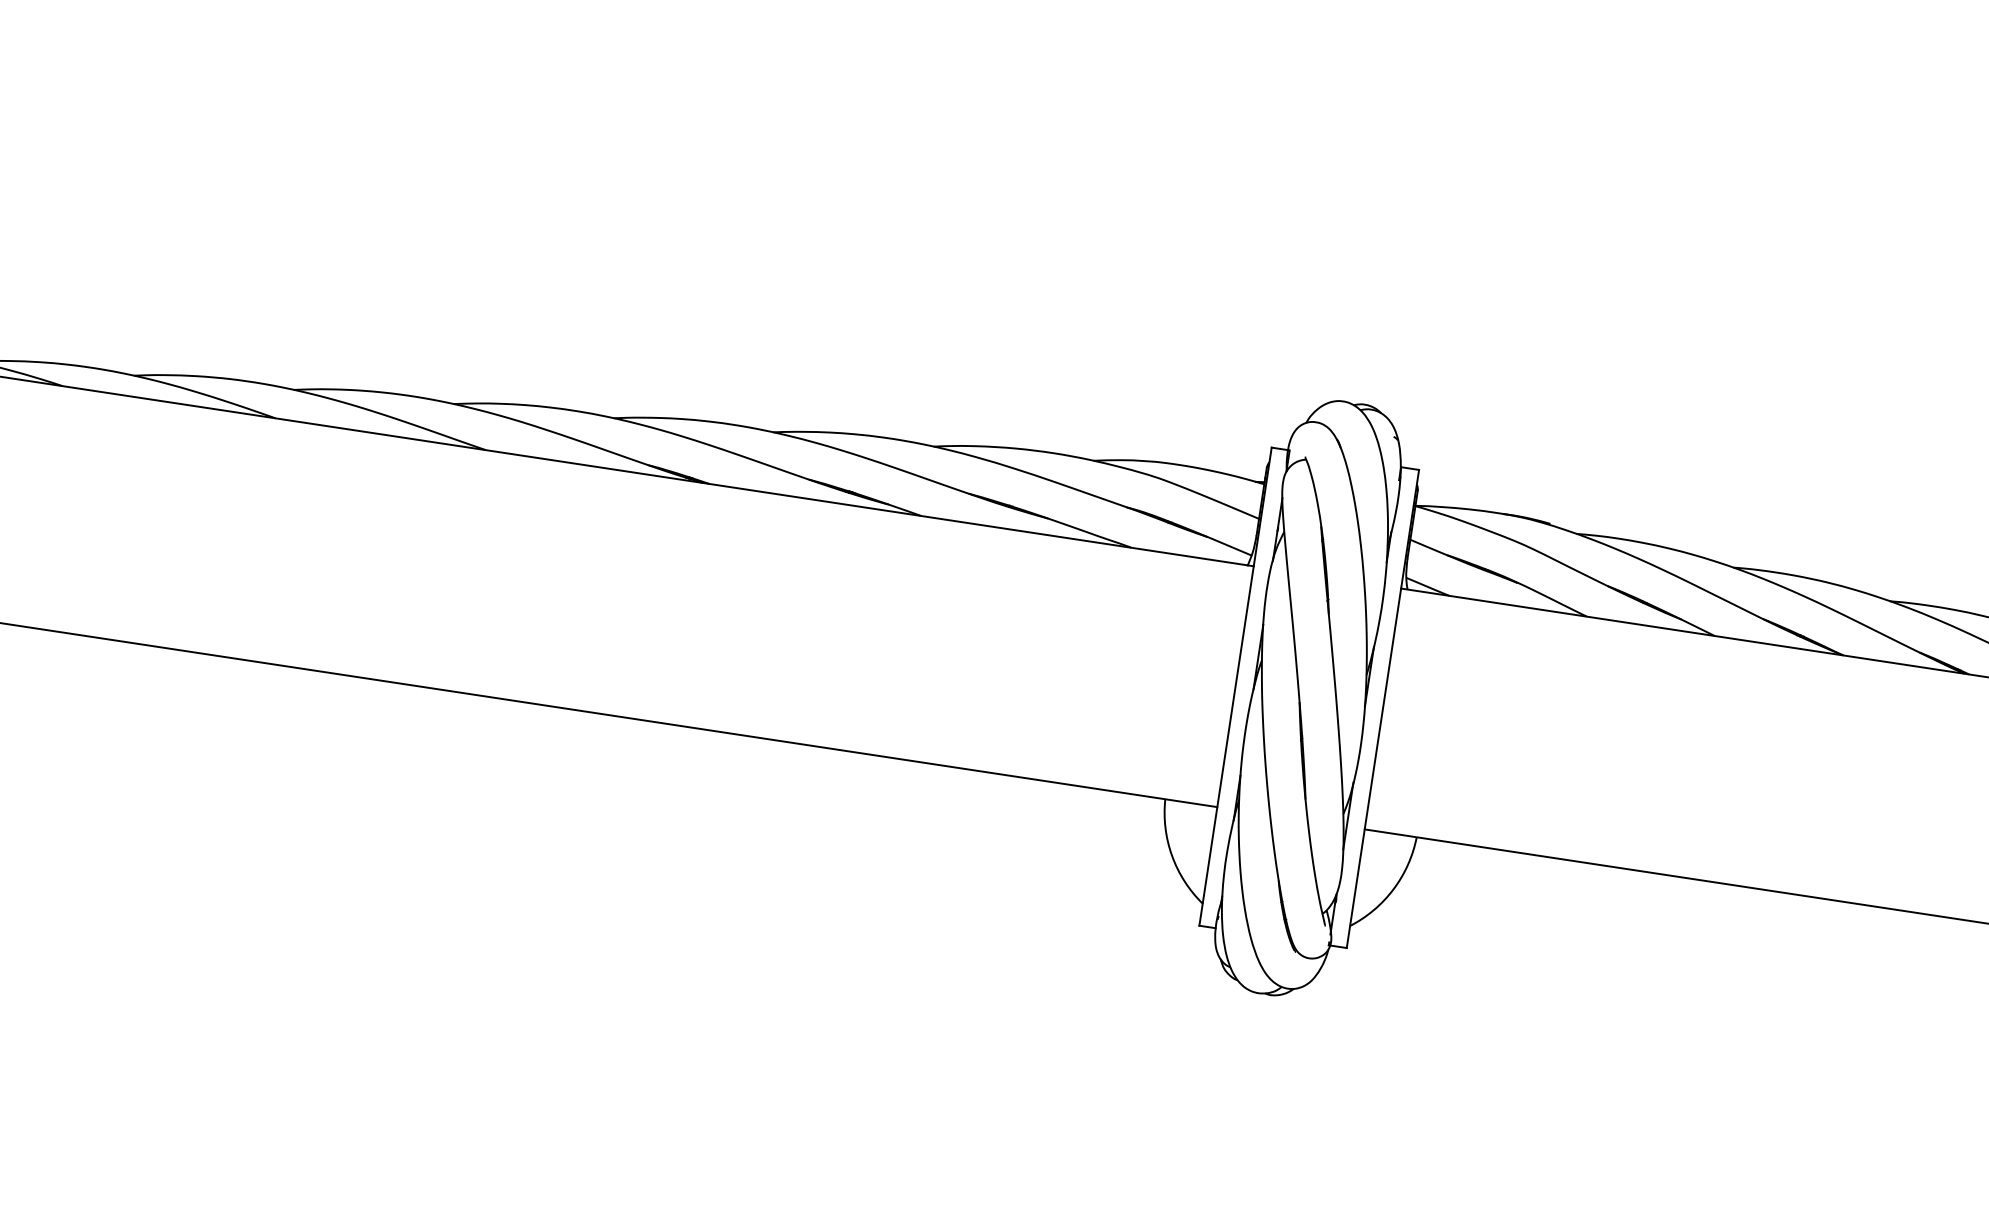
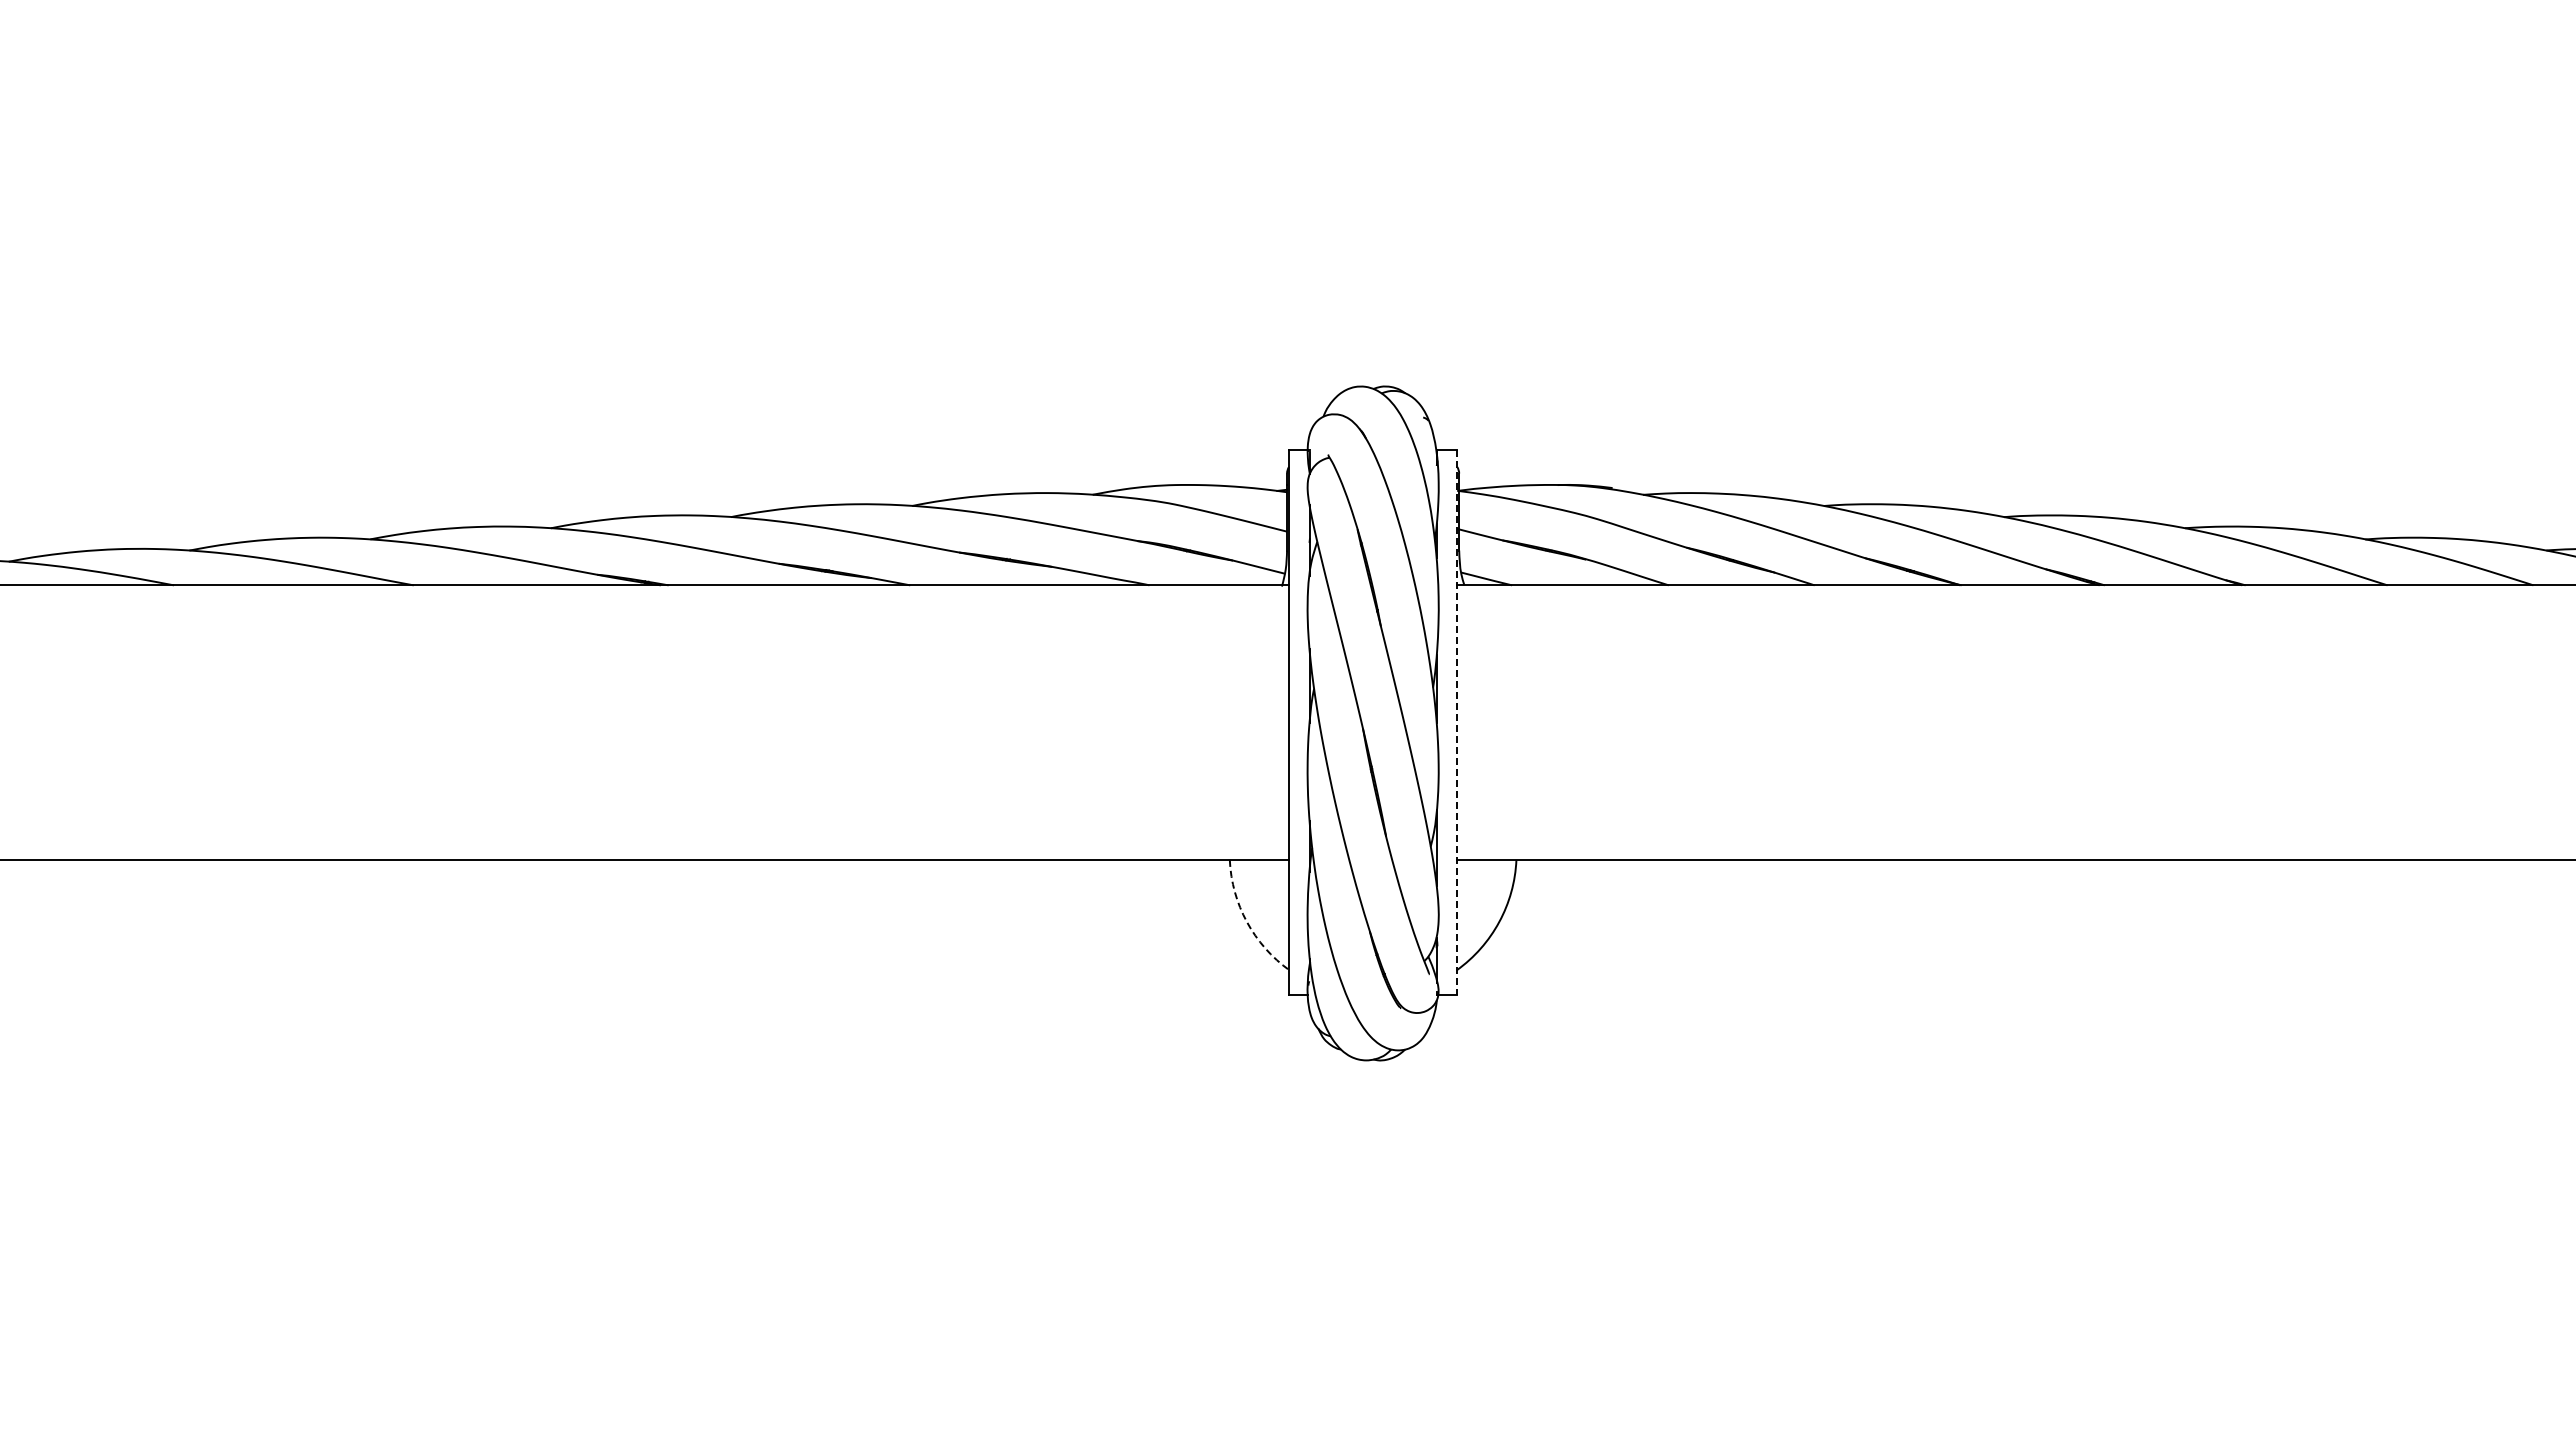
line: (1383, 708) -> (1457, 722), solid -> dashed
arc: (1171, 856) -> (1246, 922), solid -> dashed

